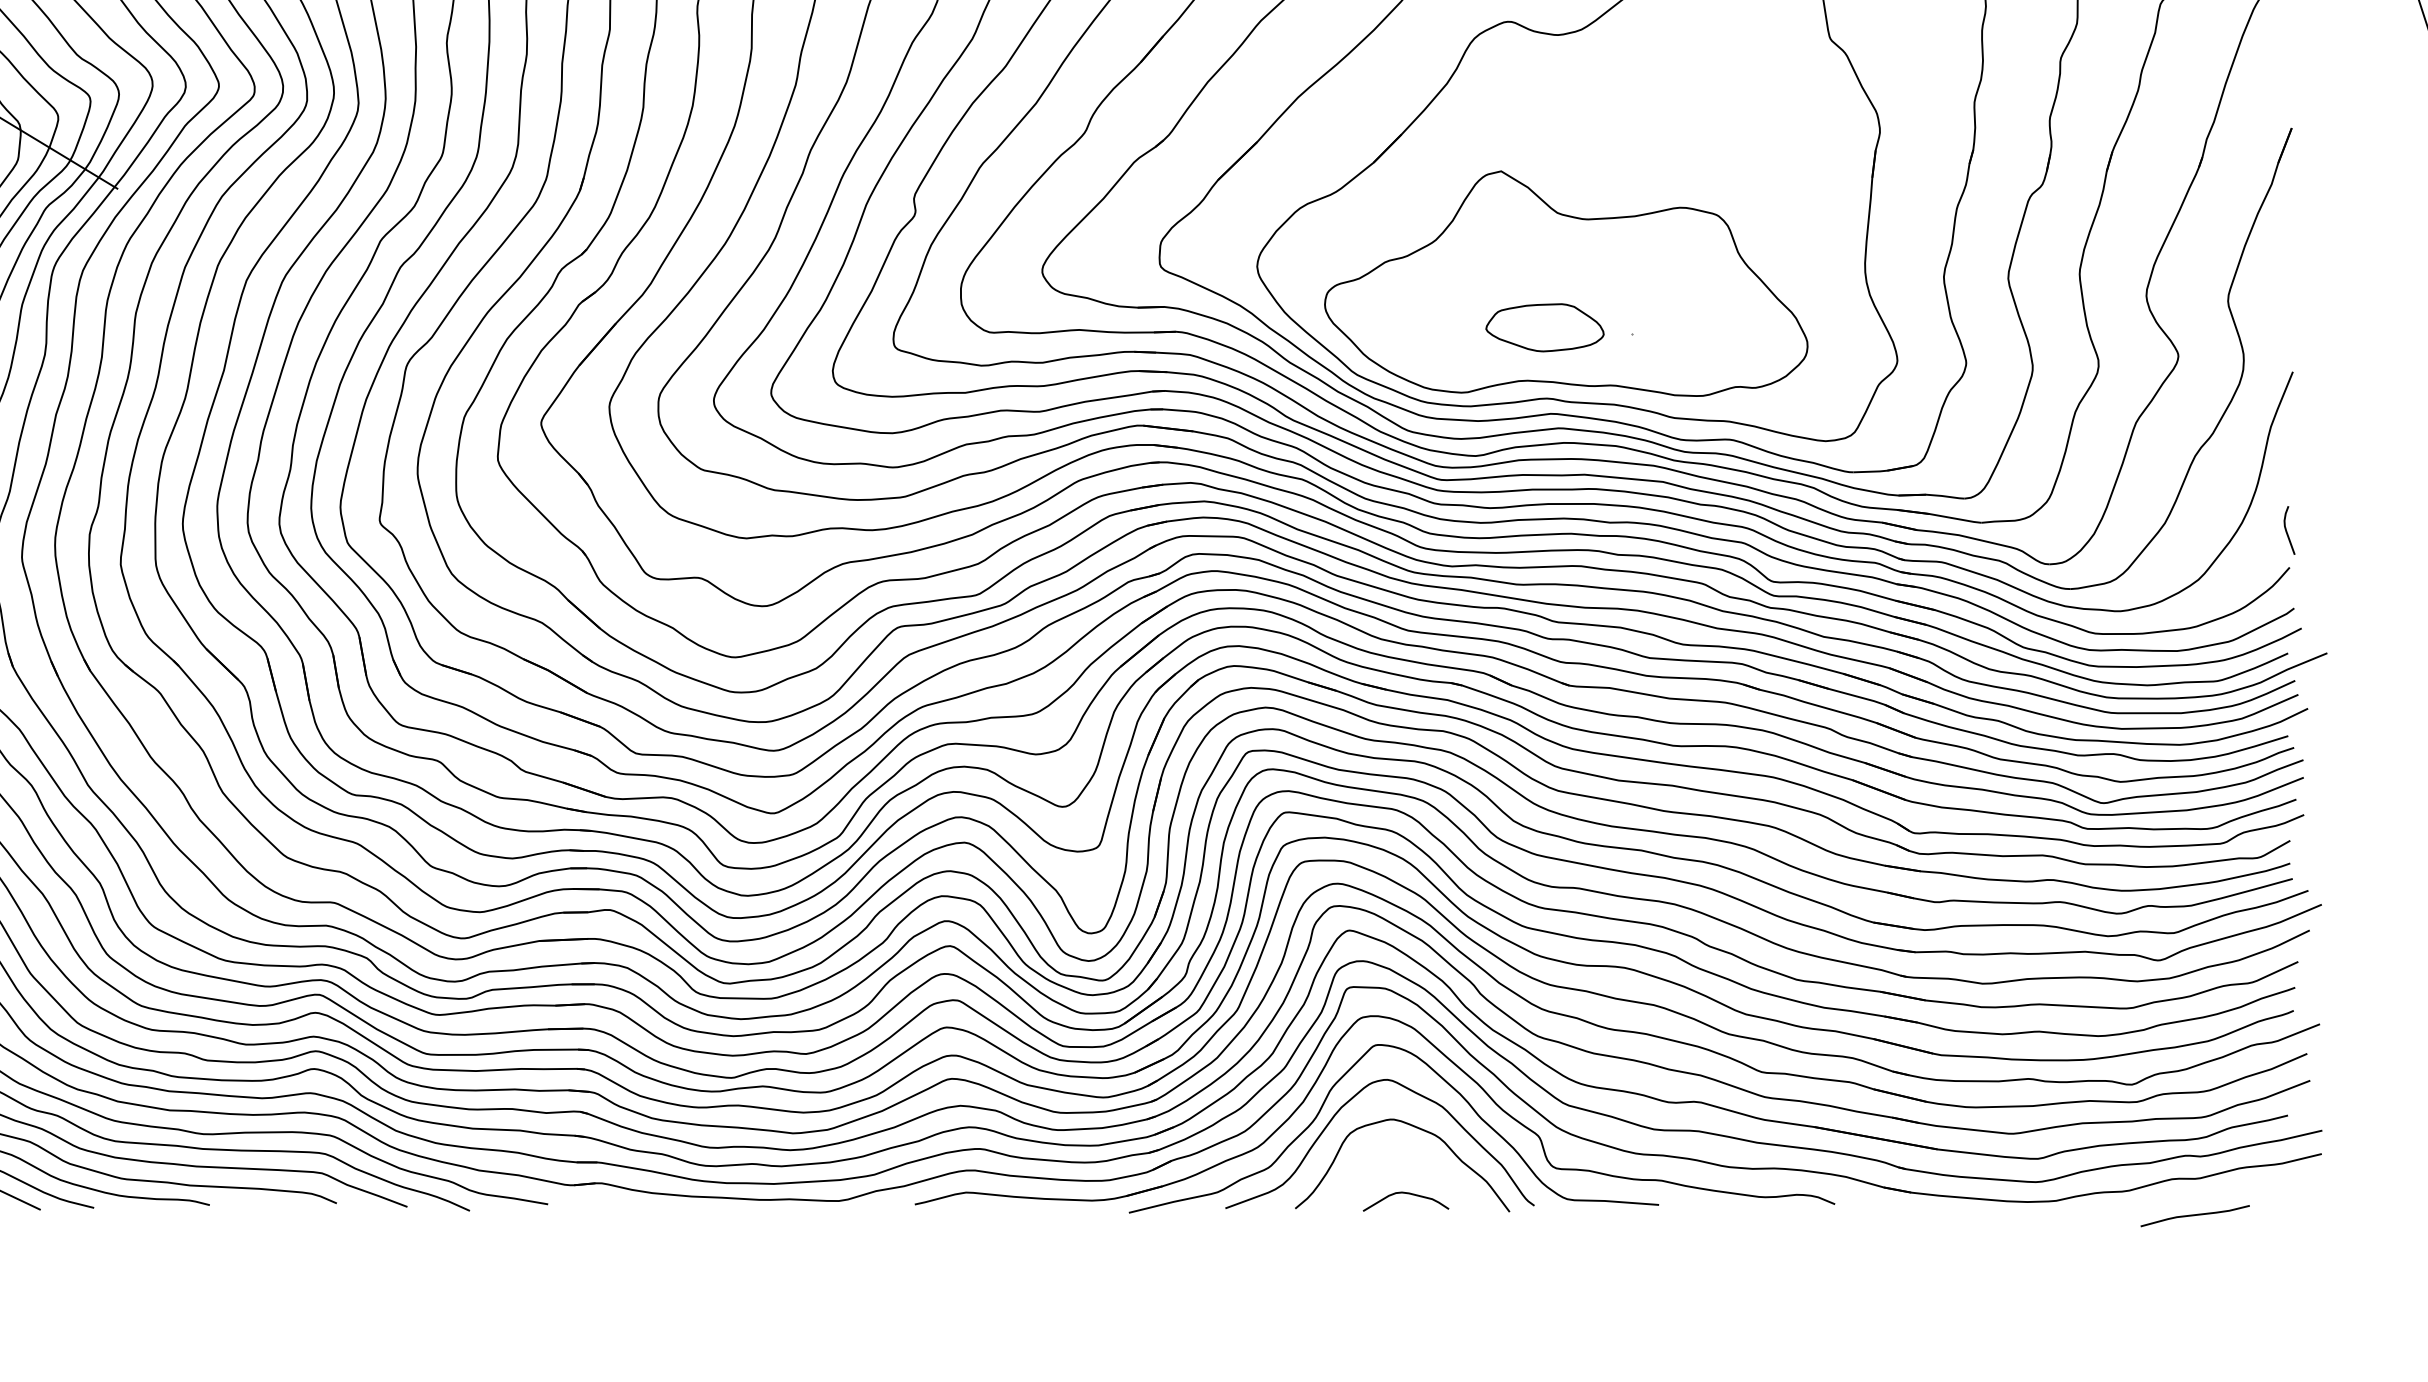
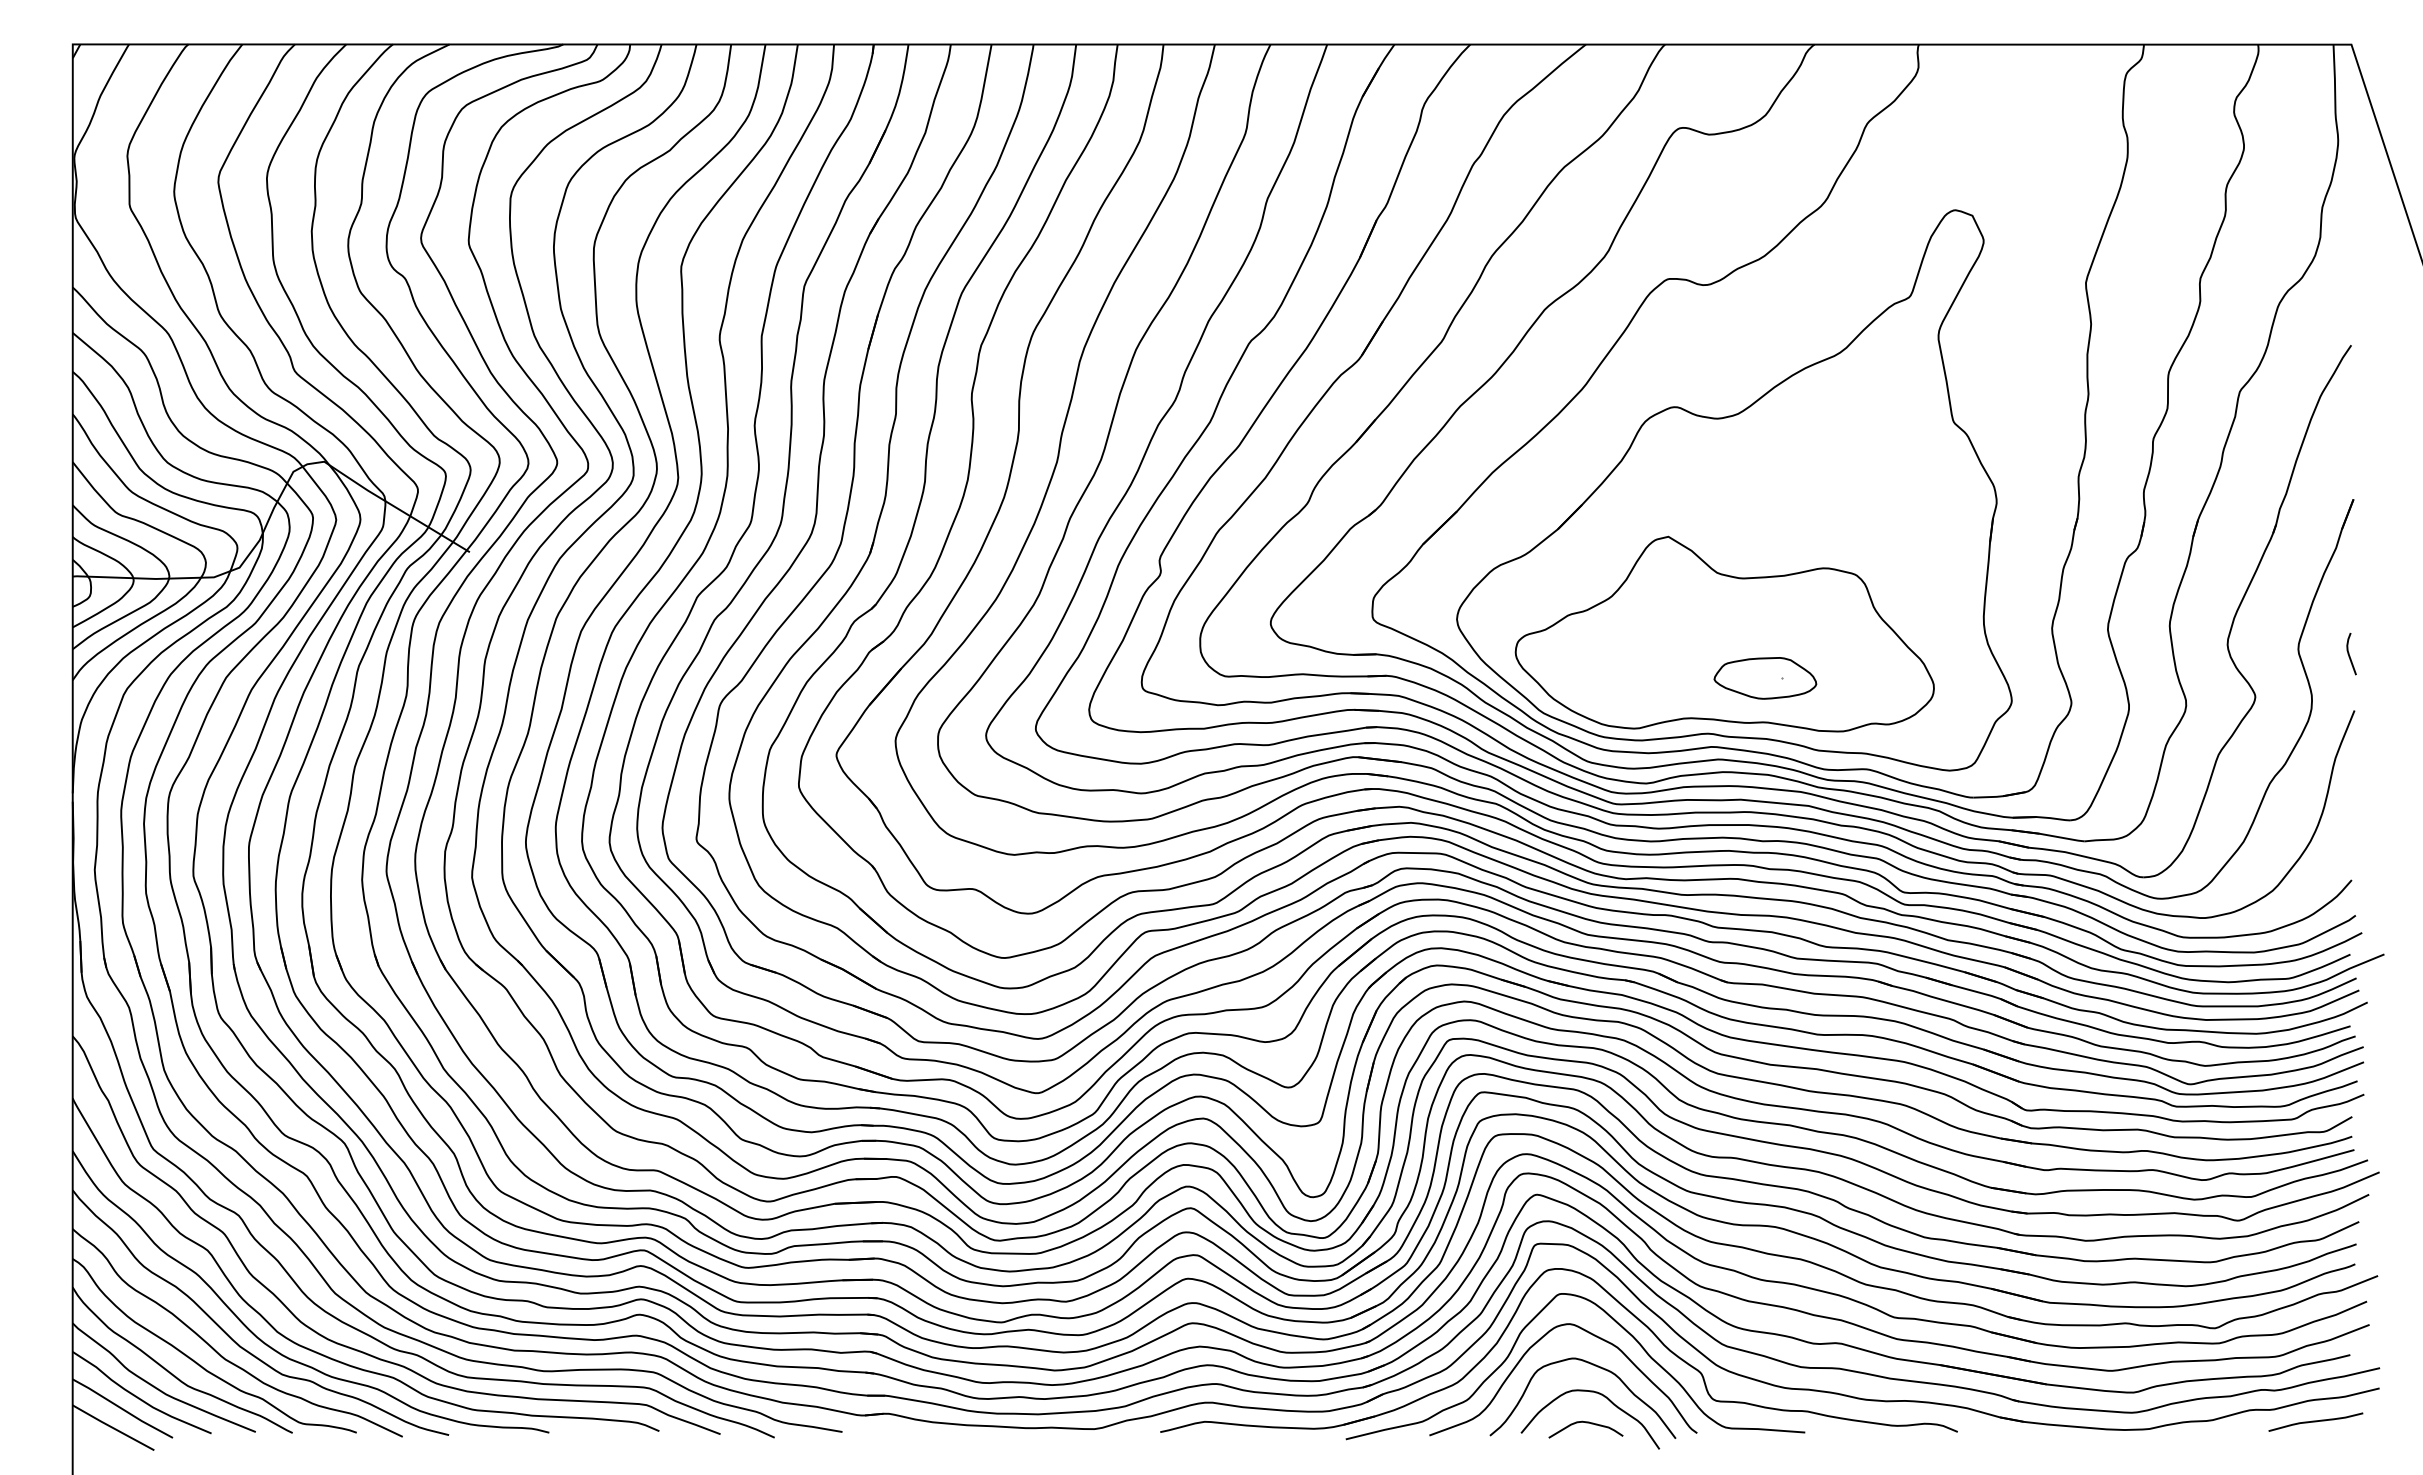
part: (1545, 327) -> (1765, 678), moved
curve: (2288, 532) -> (2350, 655), moved
curve: (1427, 1164) -> (1604, 1397), added
curve: (2194, 1215) -> (2315, 1421), moved

